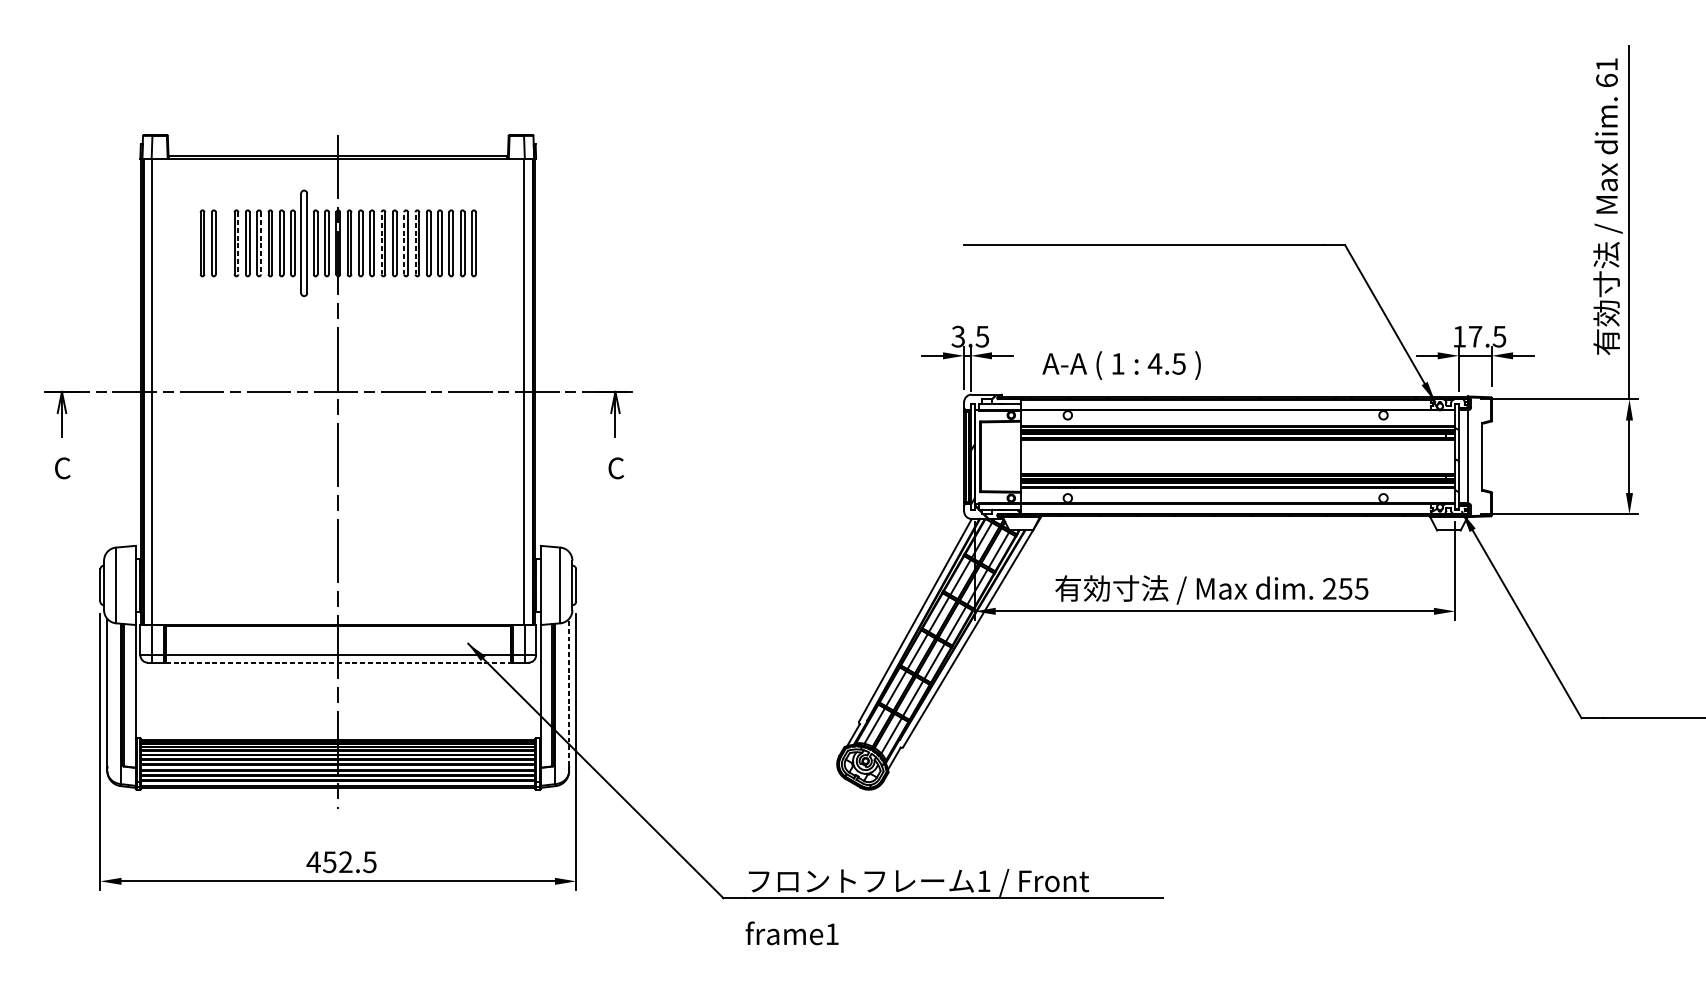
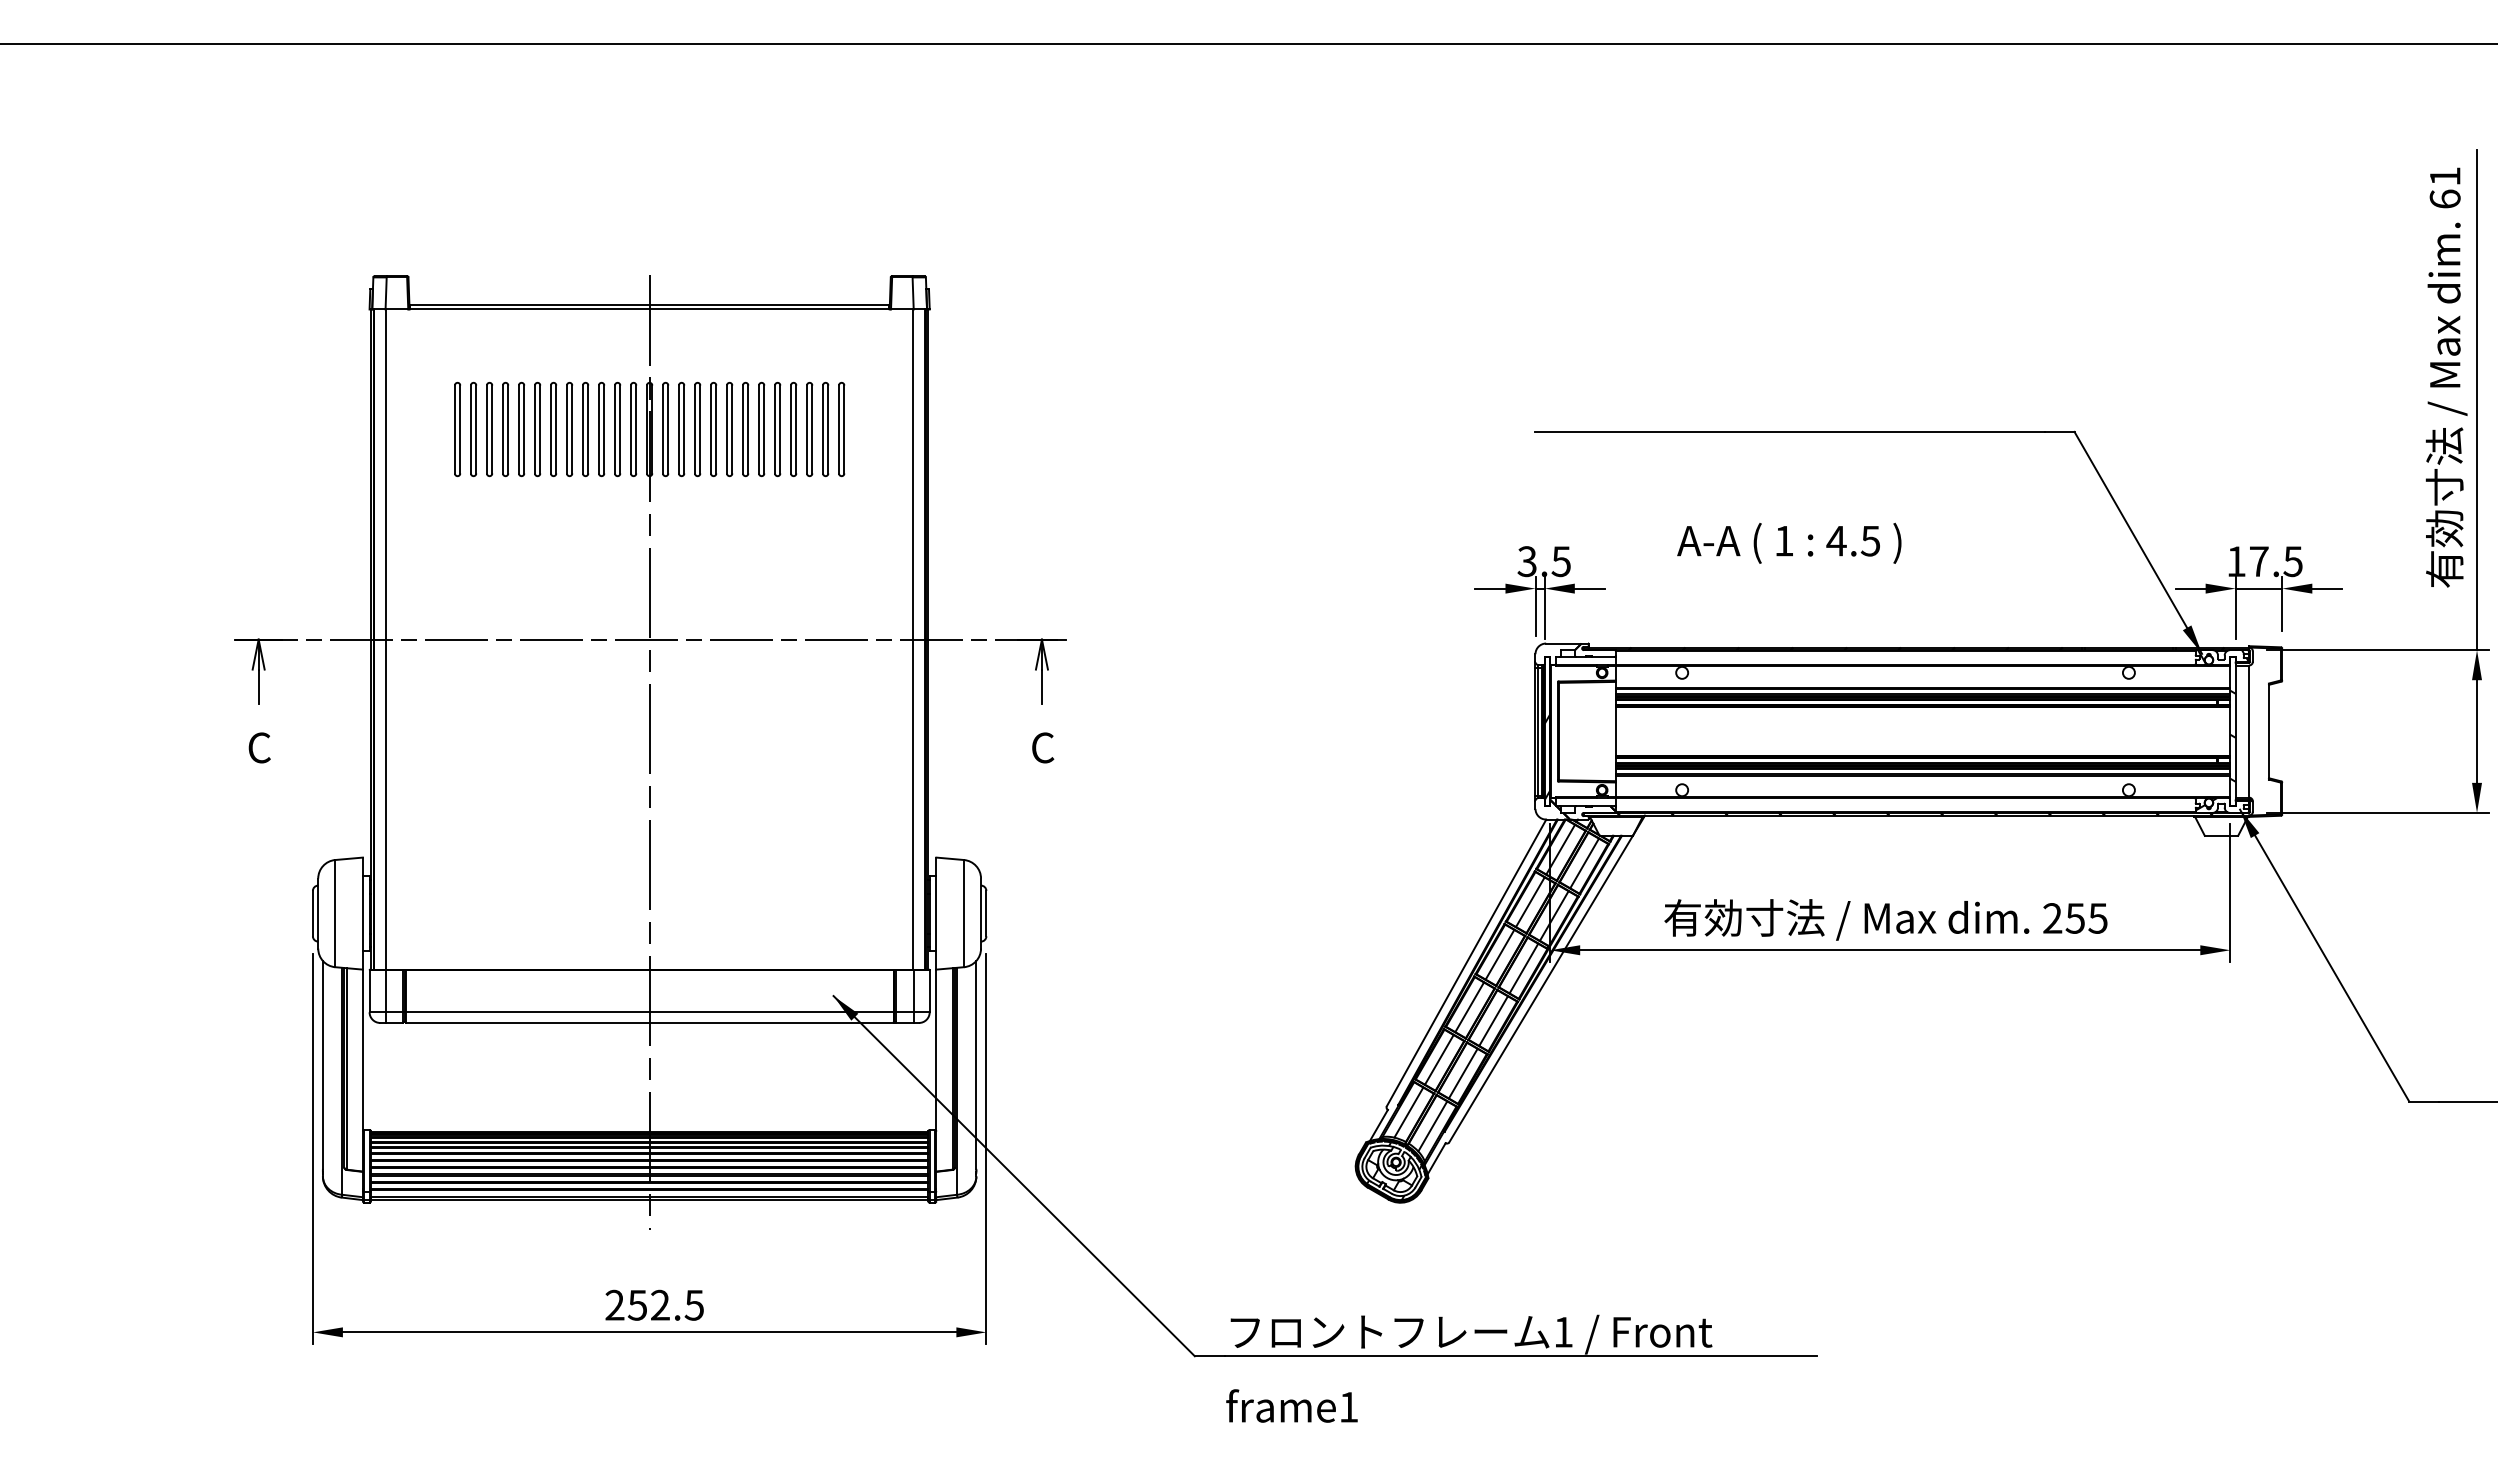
part: (225, 243) -> (489, 429), added
part: (304, 243) -> (601, 429), size x0.62
line: (381, 243) -> (710, 429), dashed -> solid
line: (404, 243) -> (743, 429), dashed -> solid
line: (415, 243) -> (759, 429), dashed -> solid
line: (238, 244) -> (508, 430), dashed -> solid
line: (261, 244) -> (540, 430), dashed -> solid
text: (1121, 364) -> (1789, 542), moved
line: (338, 662) -> (650, 1022), dashed -> solid
line: (569, 692) -> (976, 1064), dashed -> solid
text: (313, 861) -> (614, 1304), 452.5 -> 252.5

